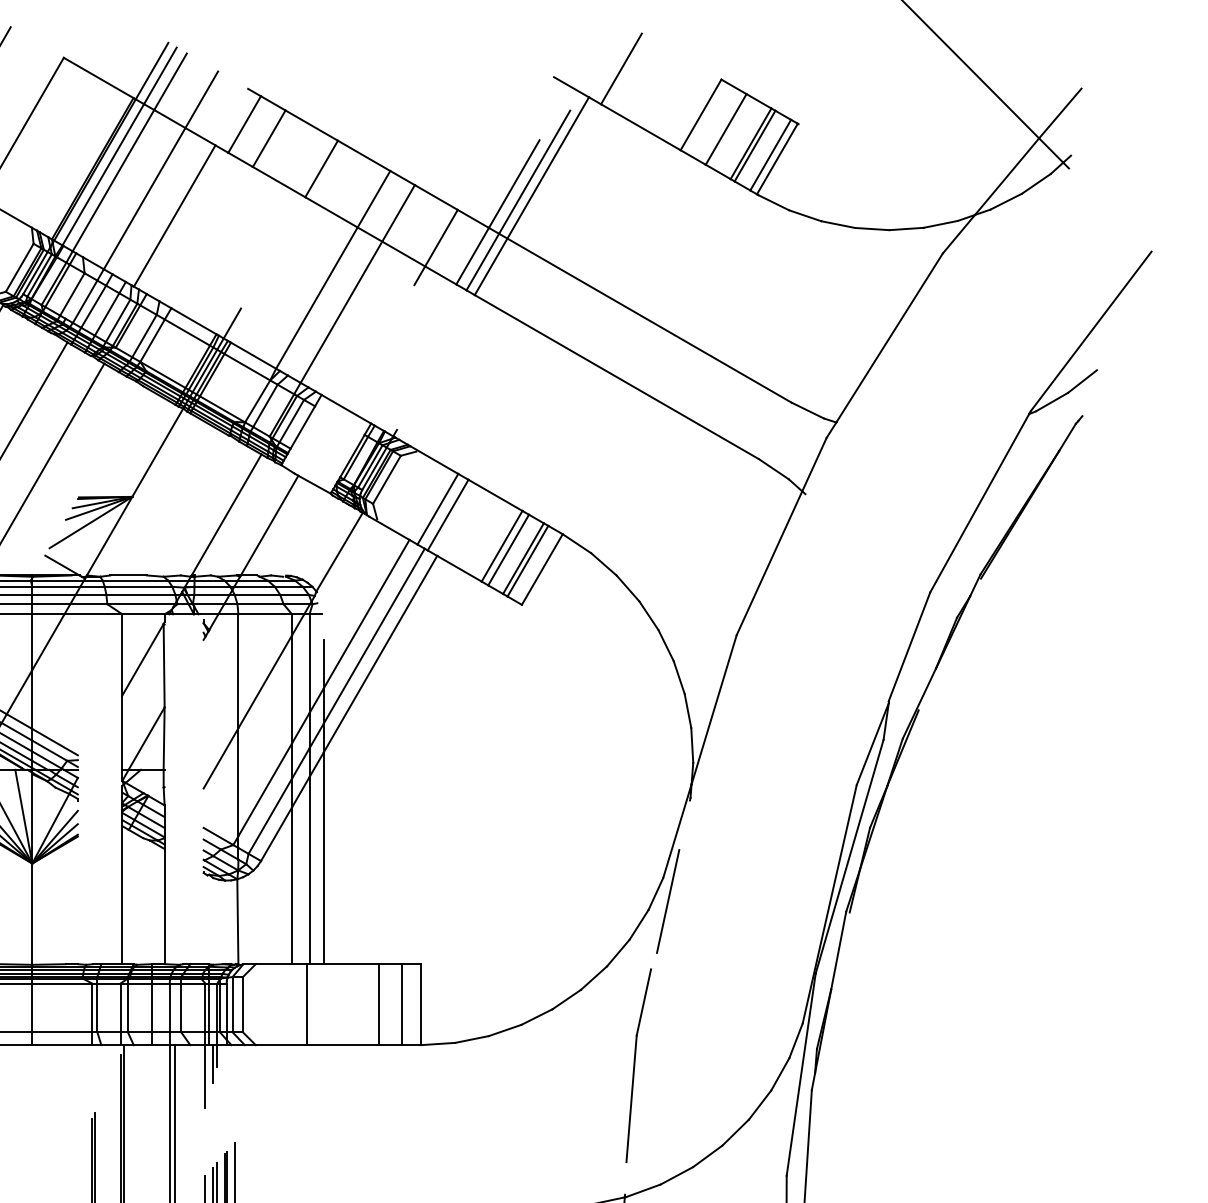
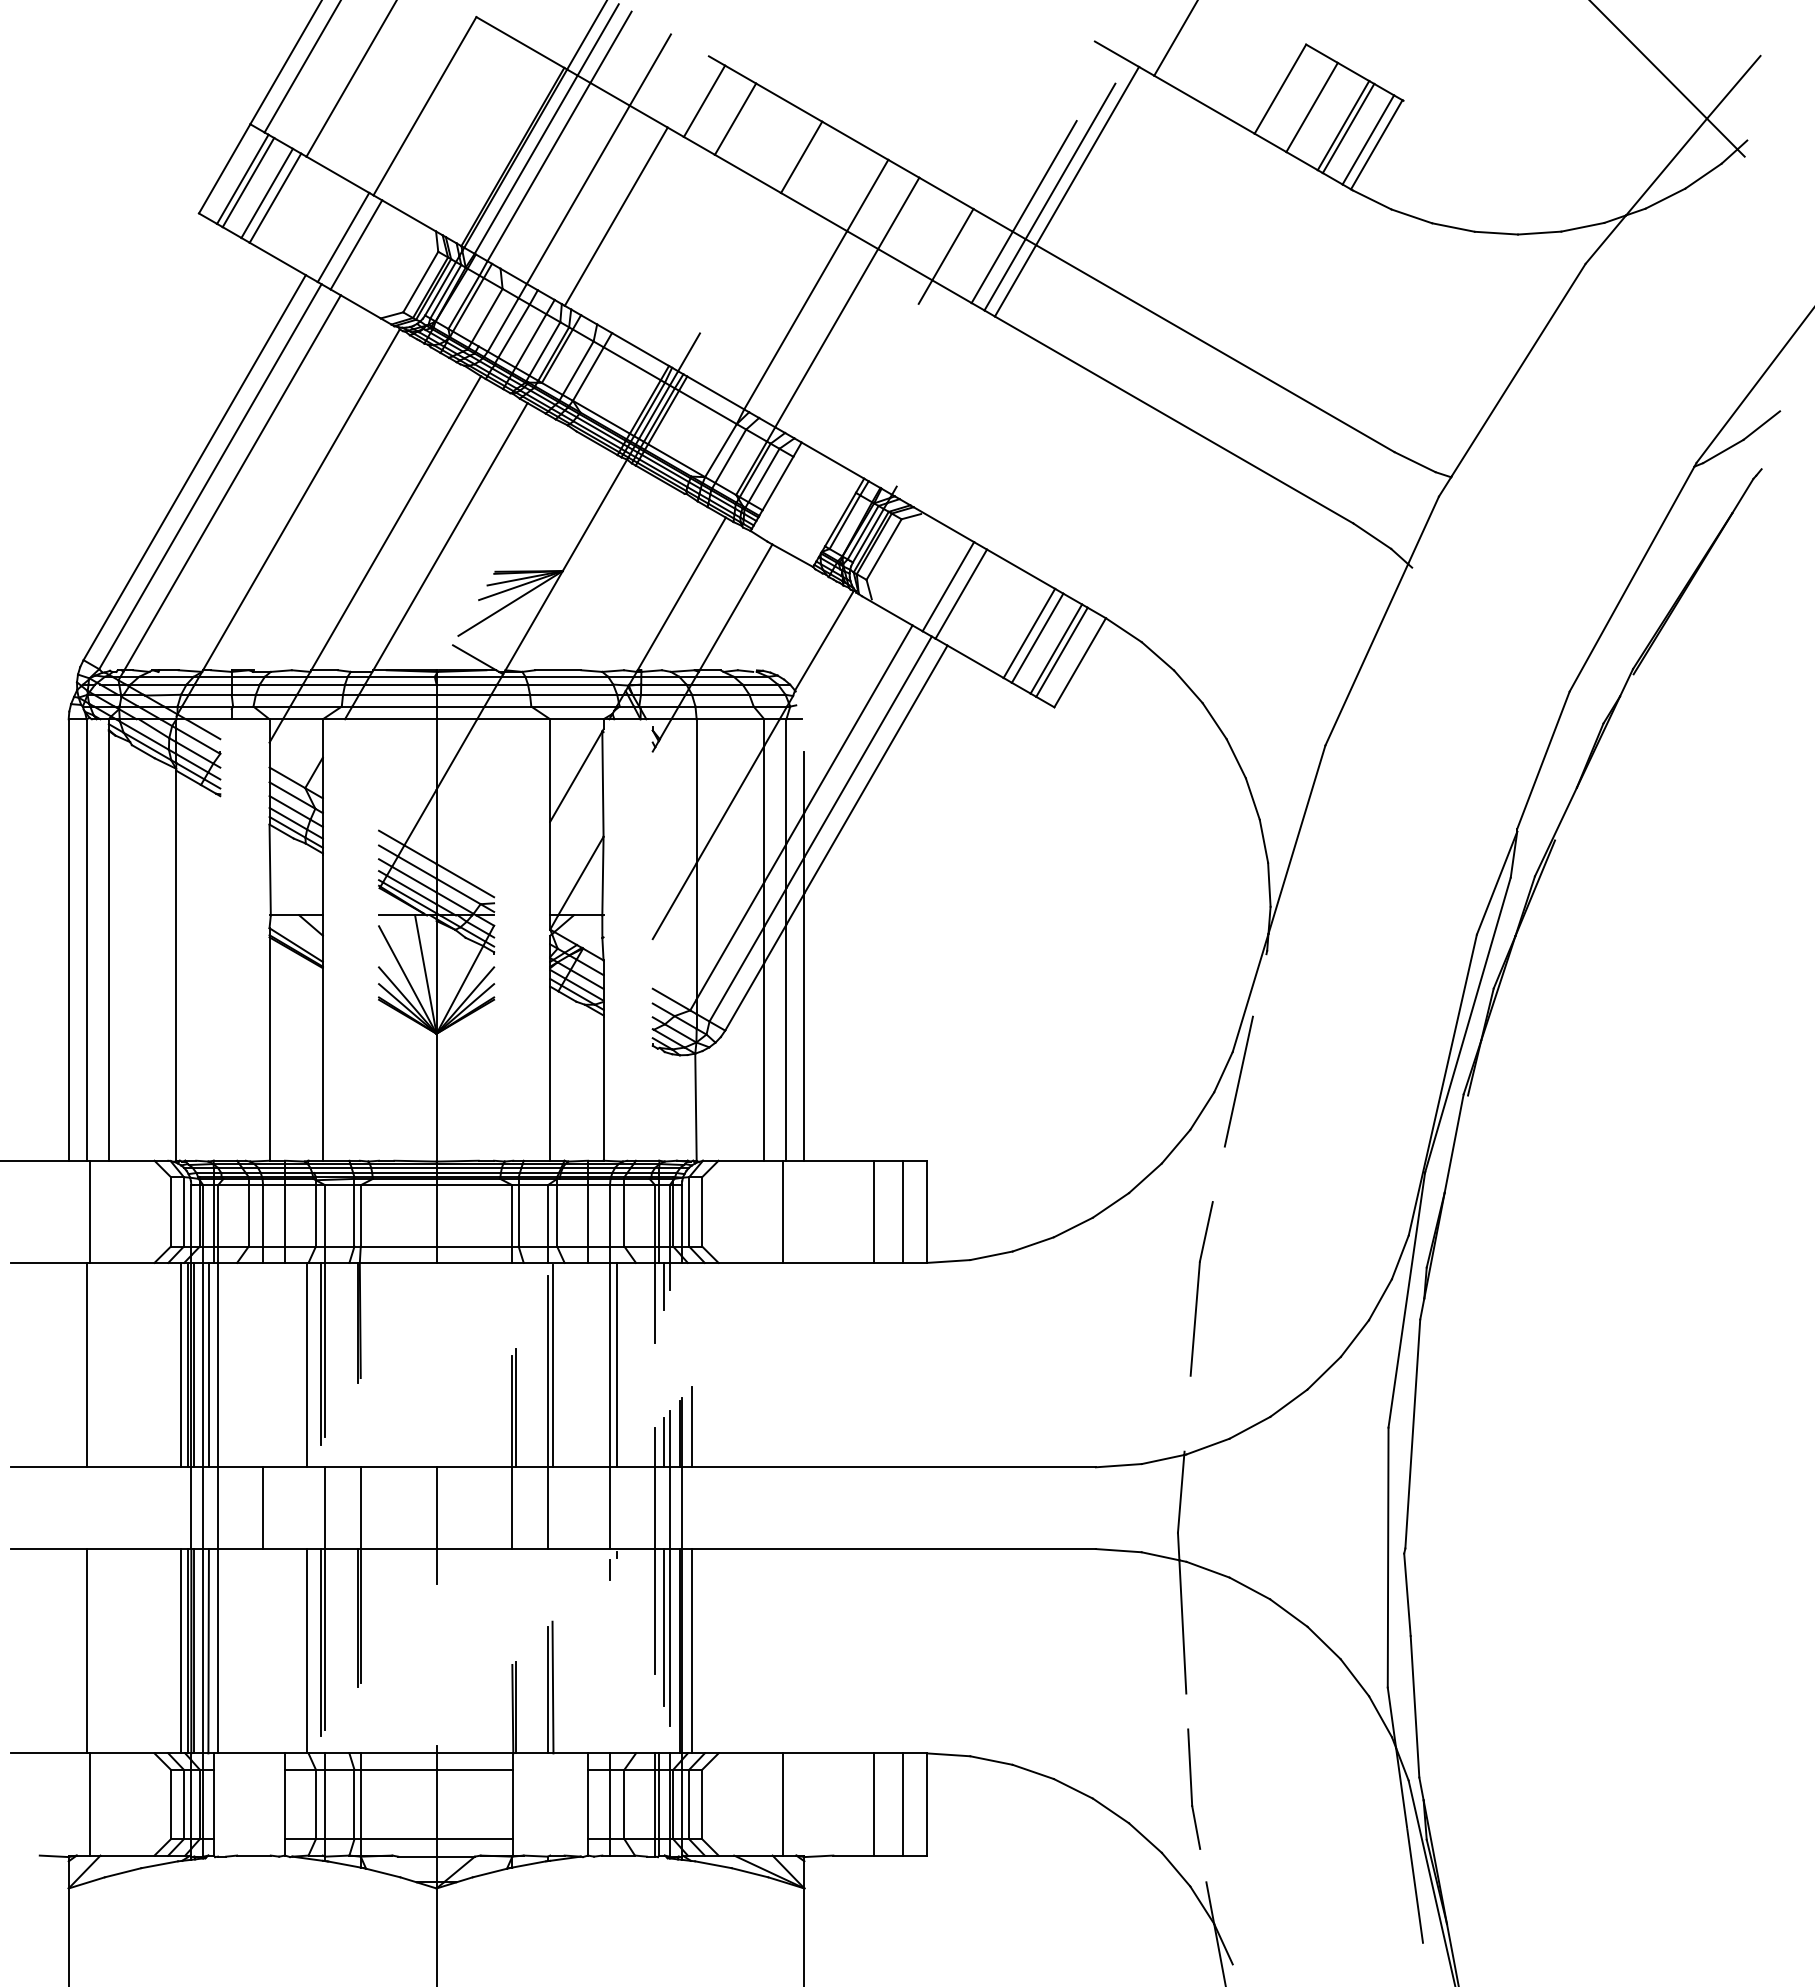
part: (638, 1065) -> (1201, 1288), size x0.71

